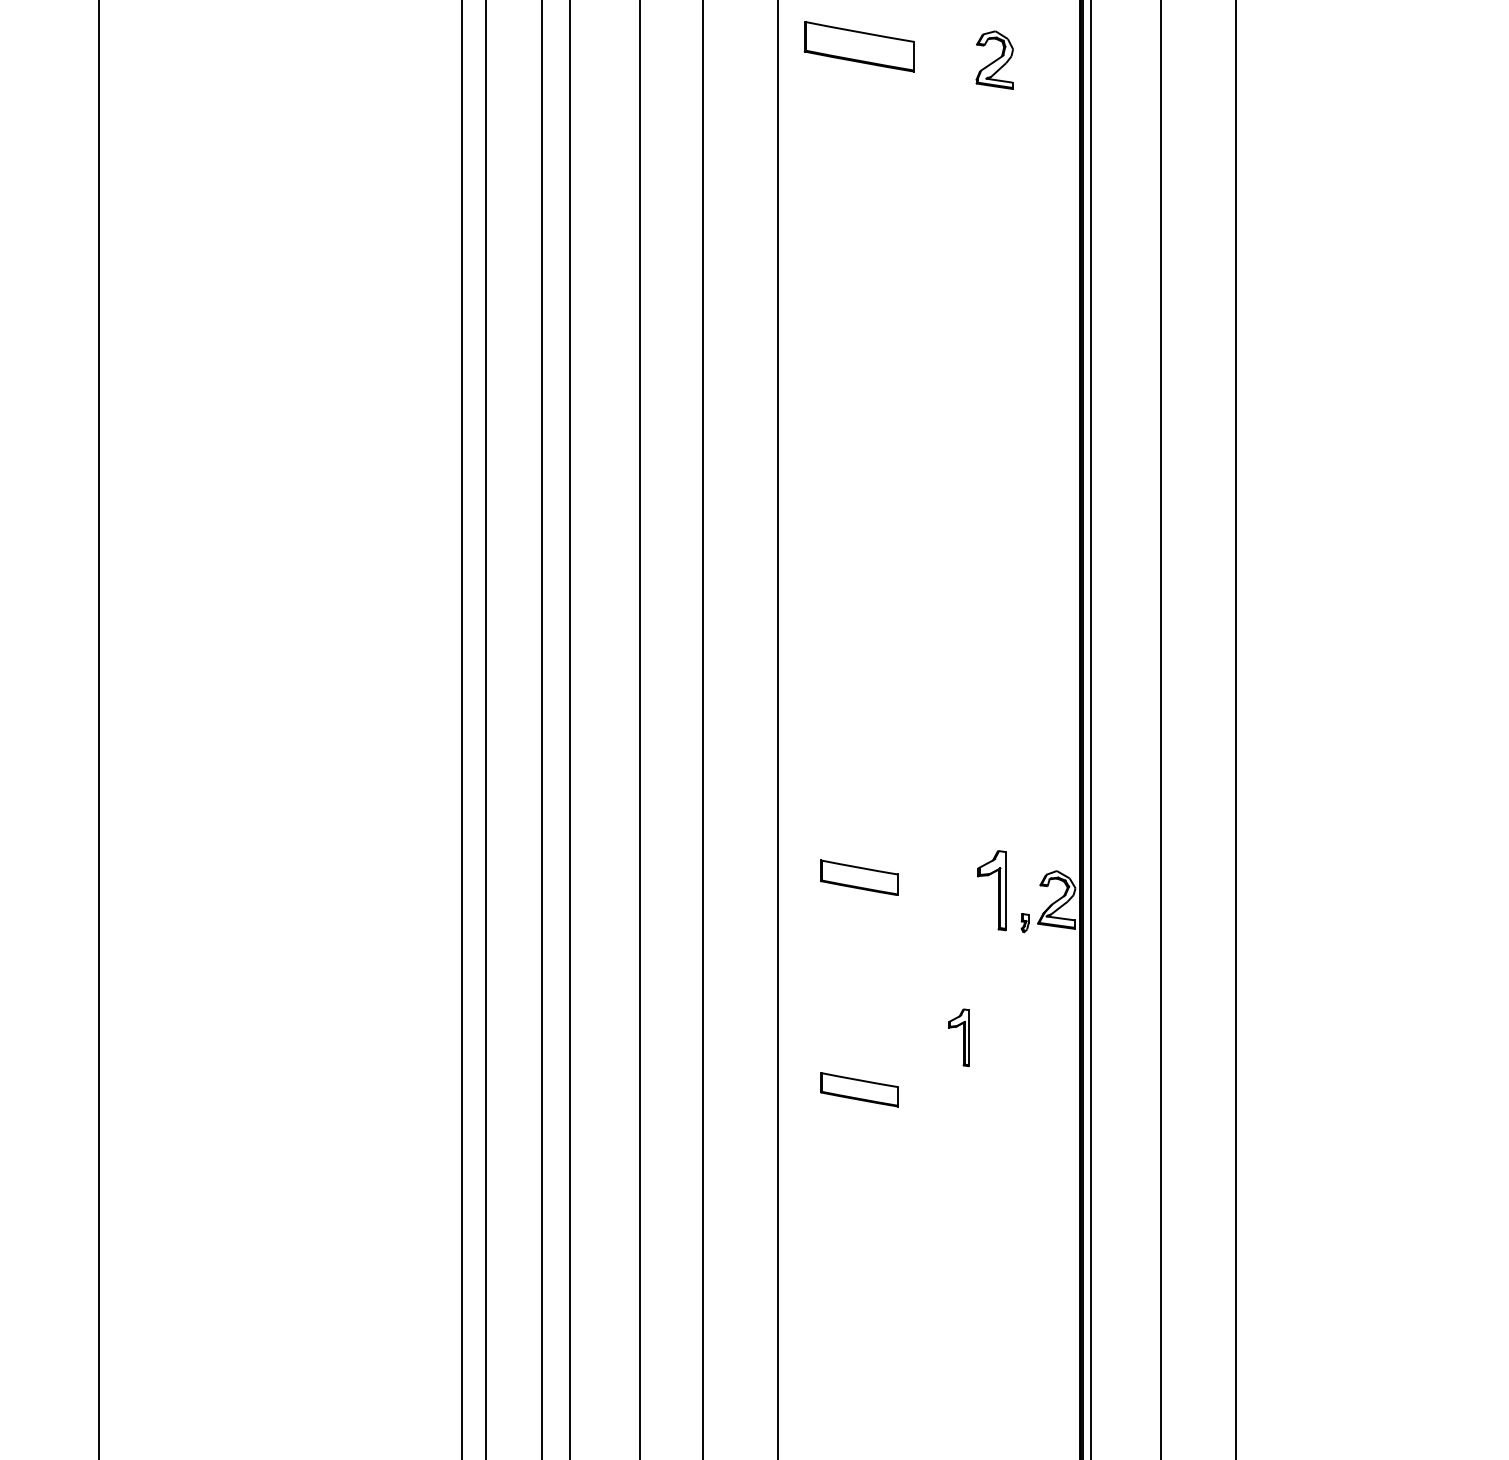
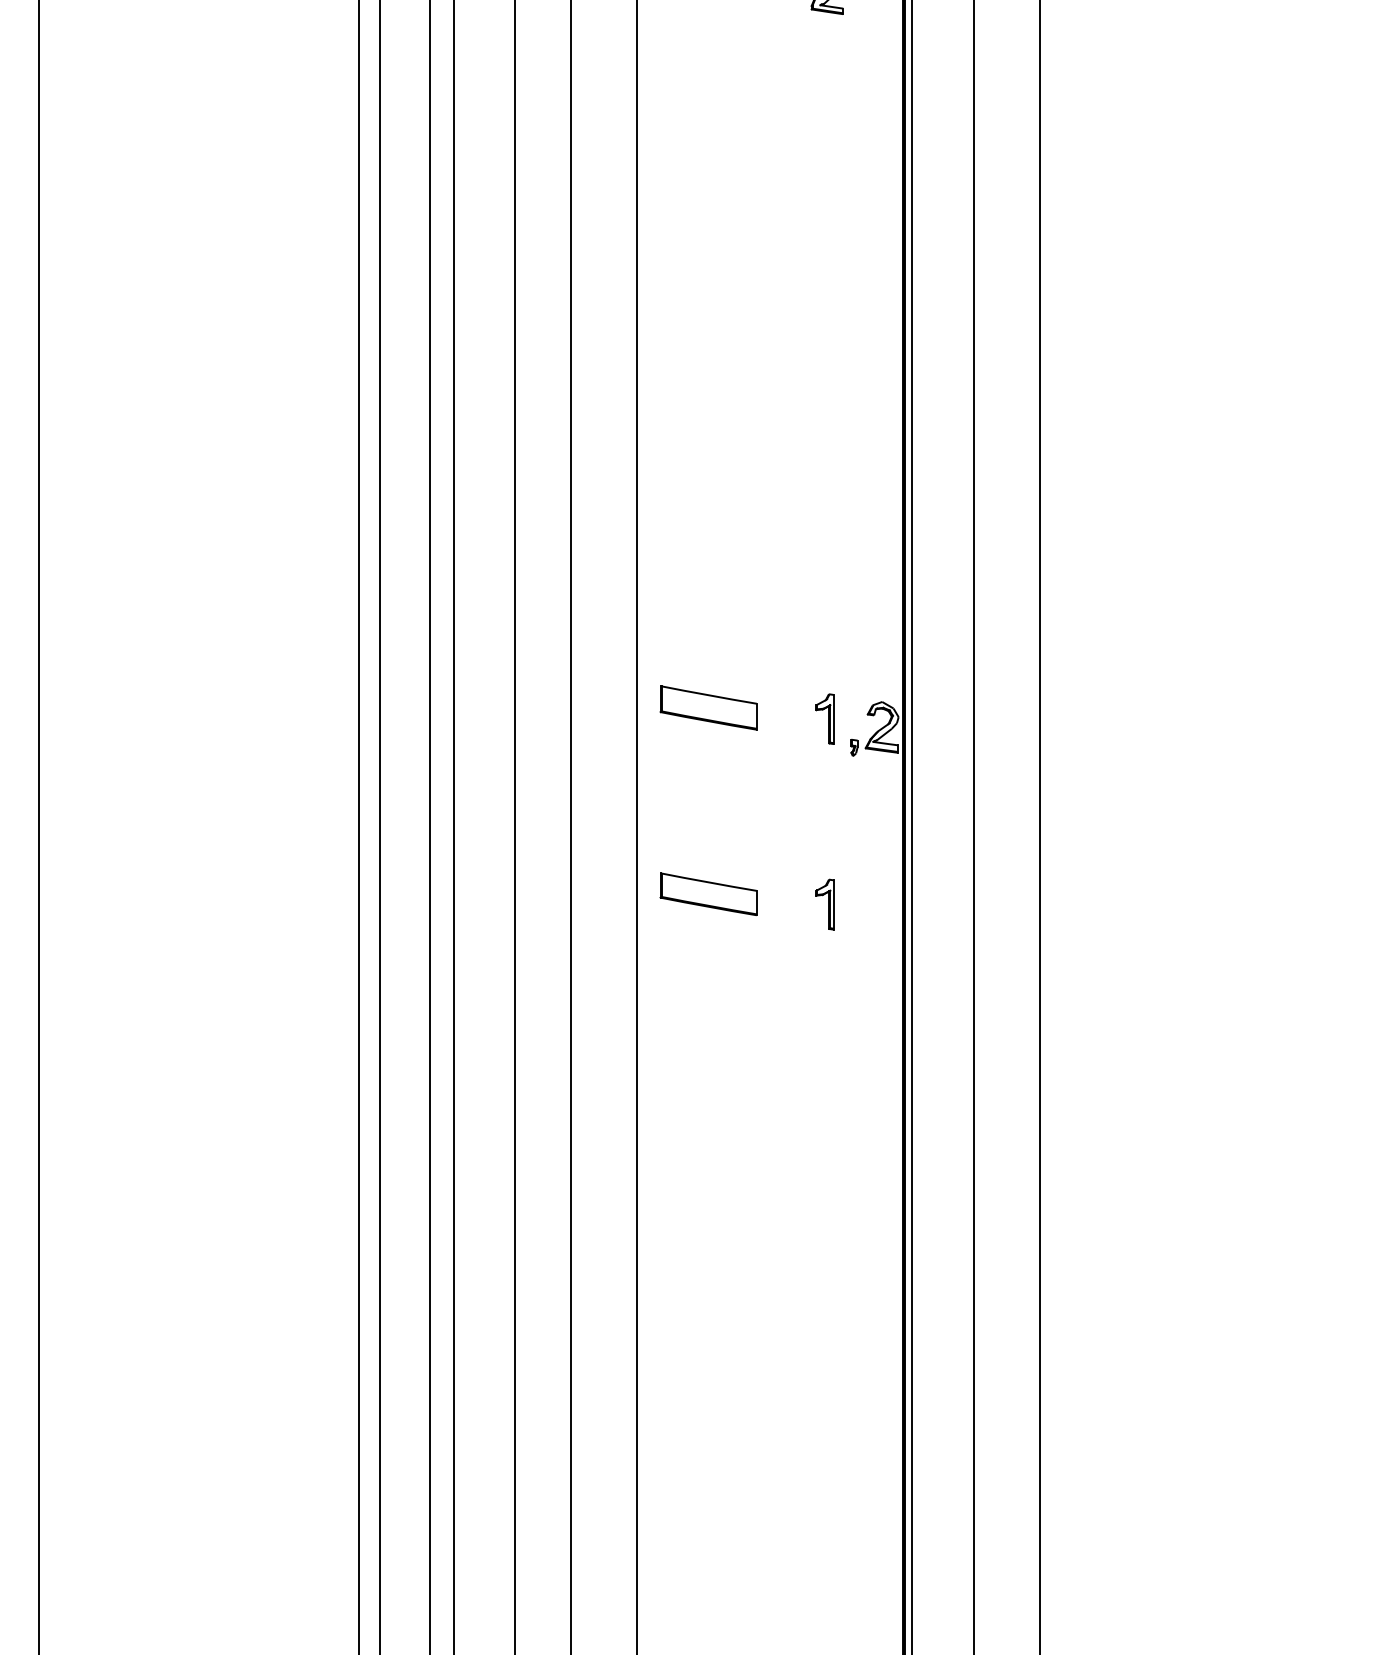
part: (859, 877) -> (708, 707), size x1.43
part: (991, 889) -> (824, 718), size x0.71
part: (958, 1037) -> (824, 904), moved
part: (859, 1089) -> (708, 894), size x1.43

